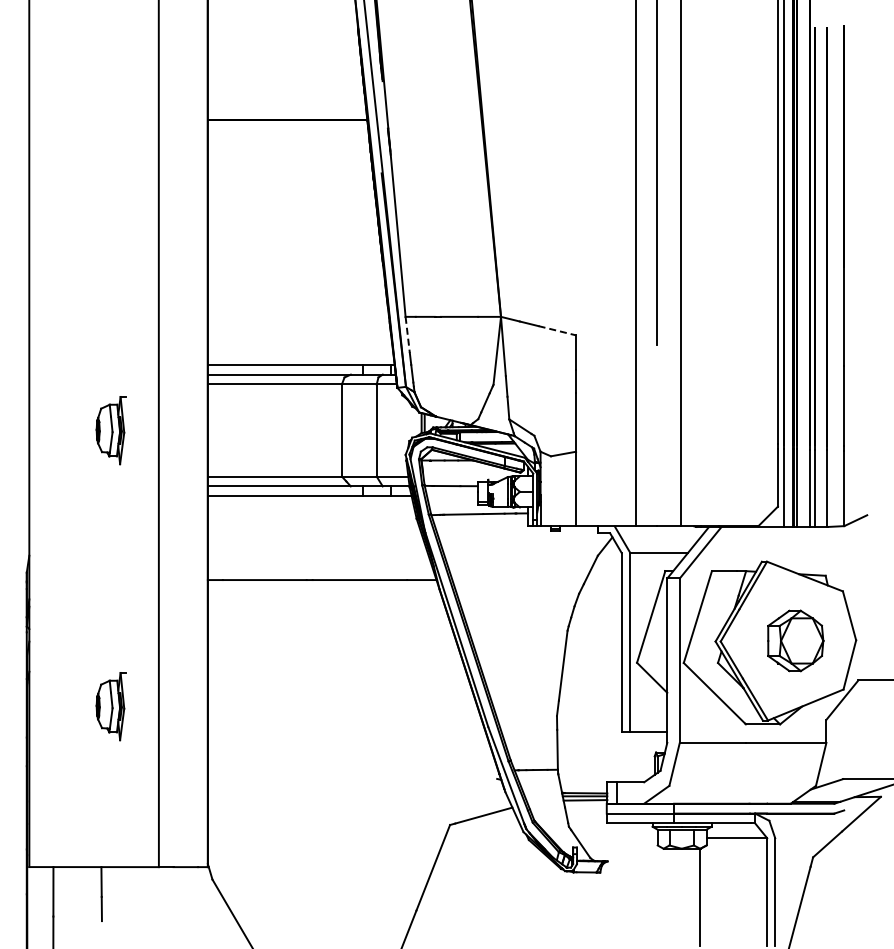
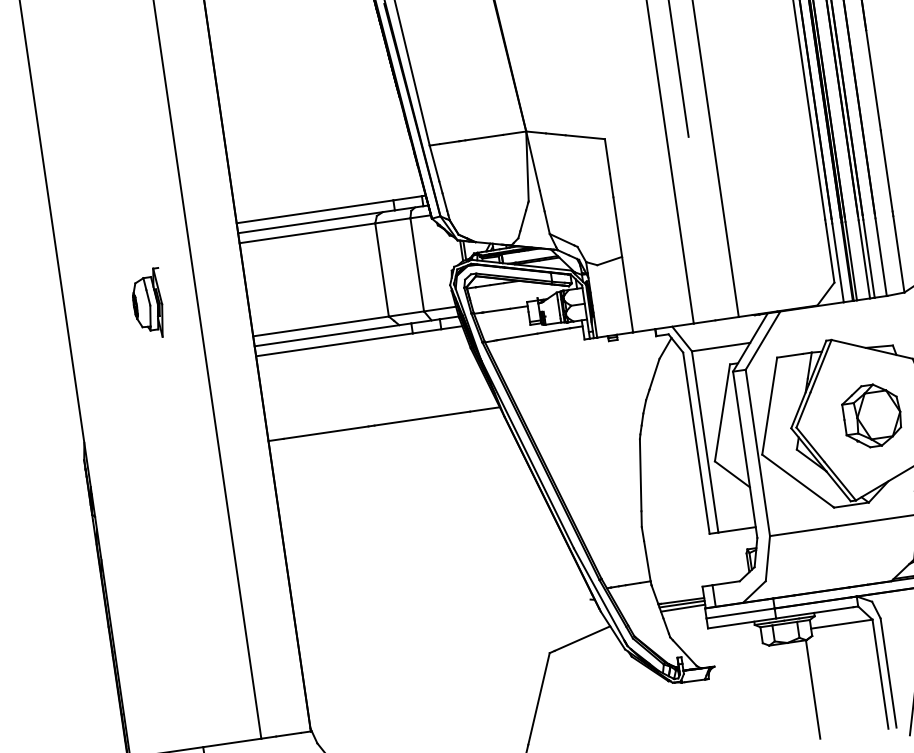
line: (557, 330) -> (585, 136), dashed -> solid
line: (407, 335) -> (434, 164), dashed -> solid
part: (110, 706) -> (188, 583), removed

